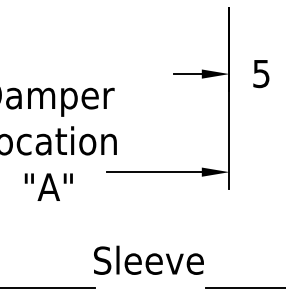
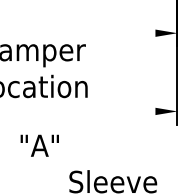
line: (187, 74) -> (144, 33), removed
line: (154, 172) -> (117, 111), removed
text: (48, 186) -> (39, 145), moved

